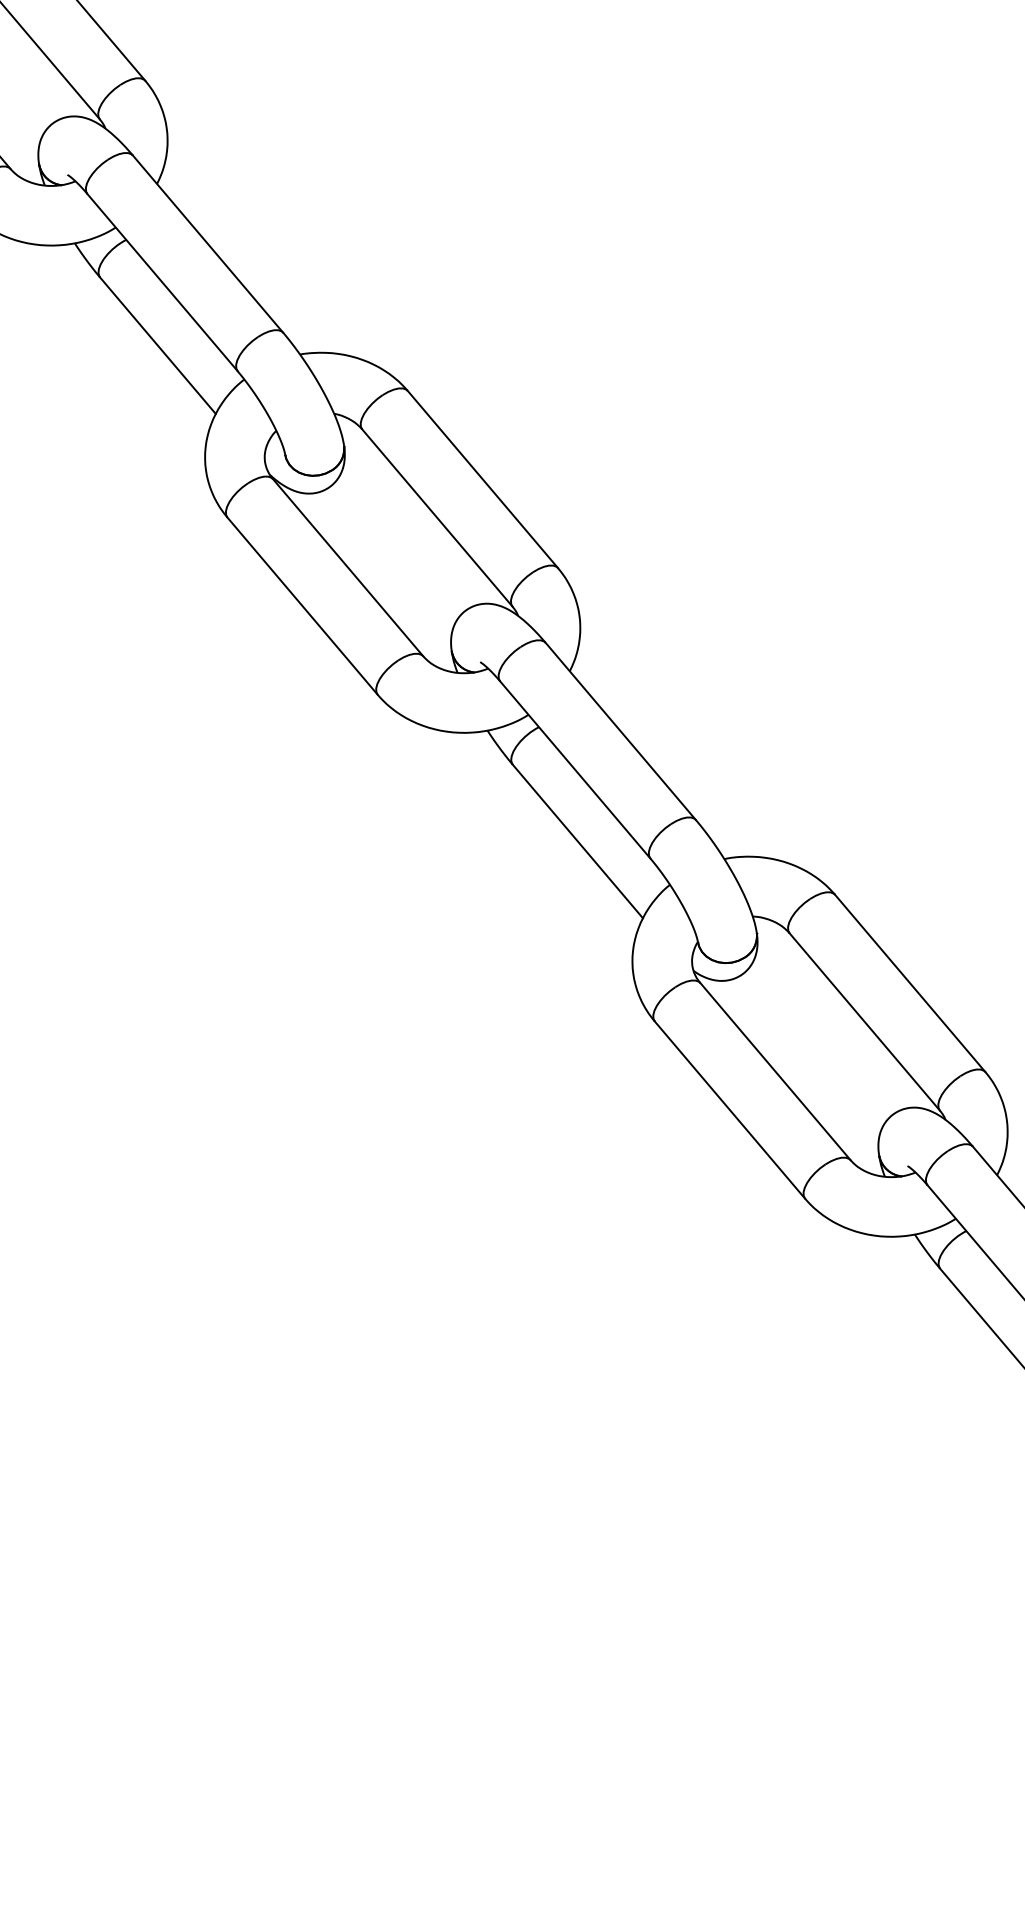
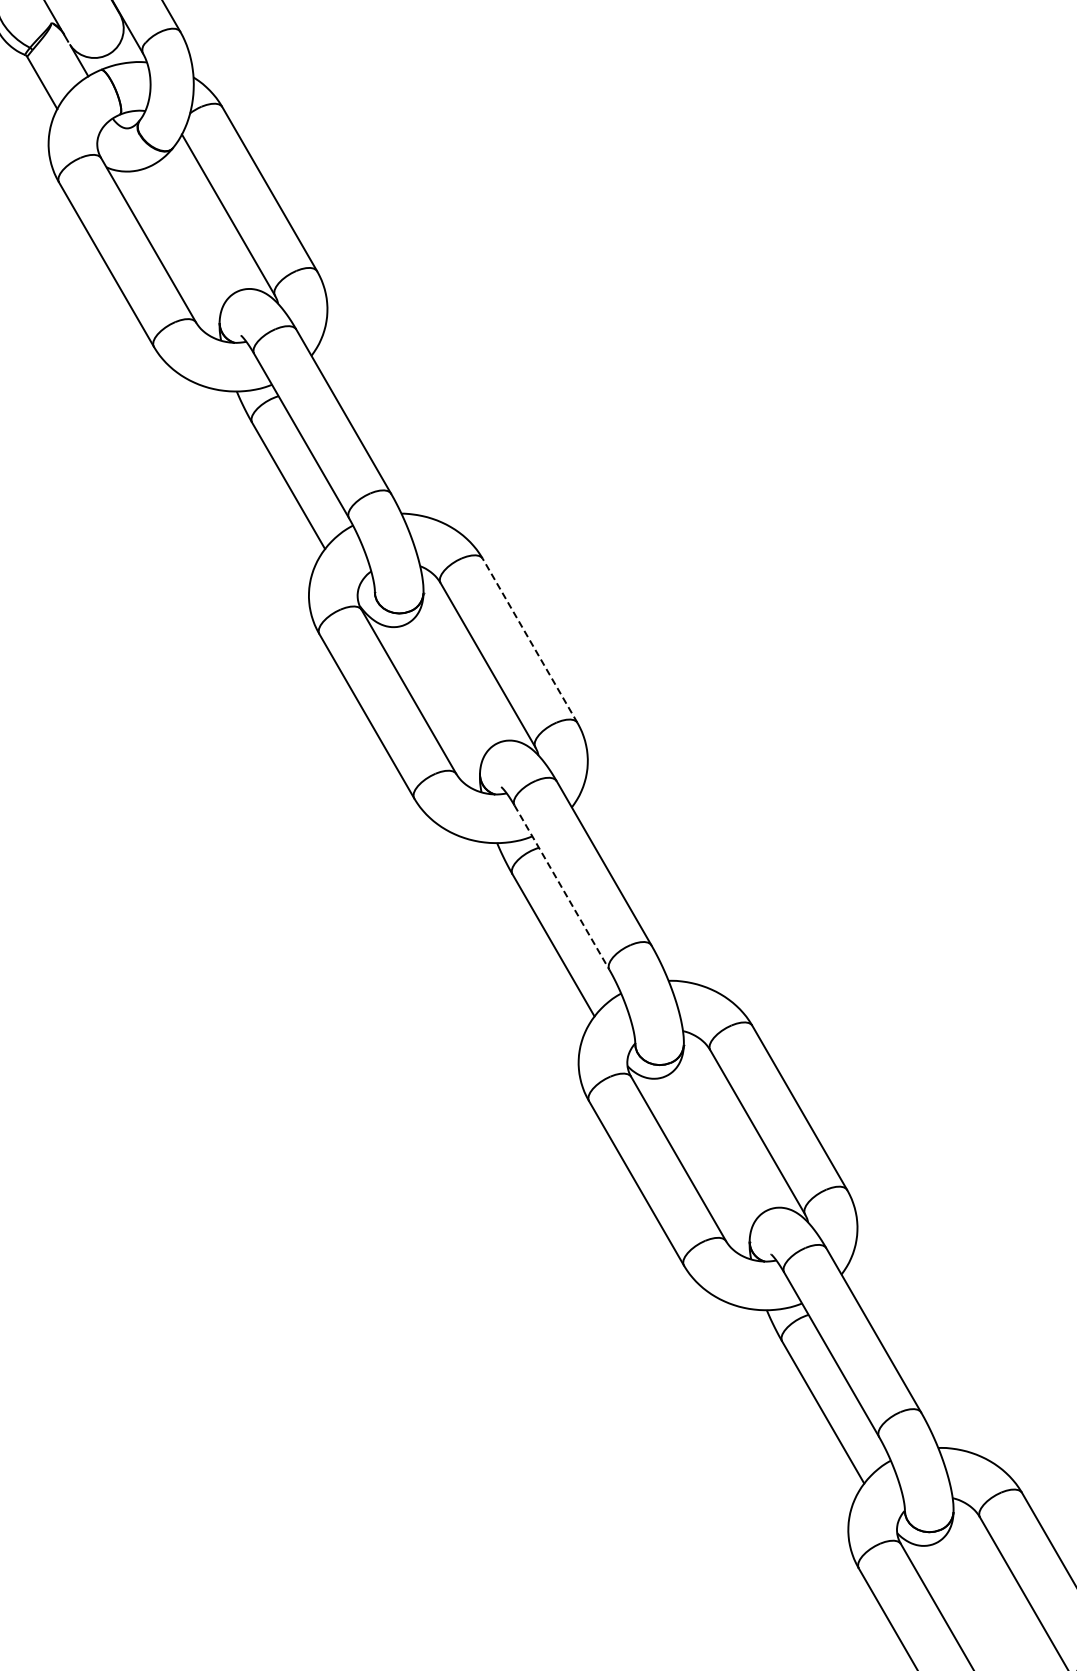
line: (483, 479) -> (530, 640), solid -> dashed
line: (574, 770) -> (561, 887), solid -> dashed

